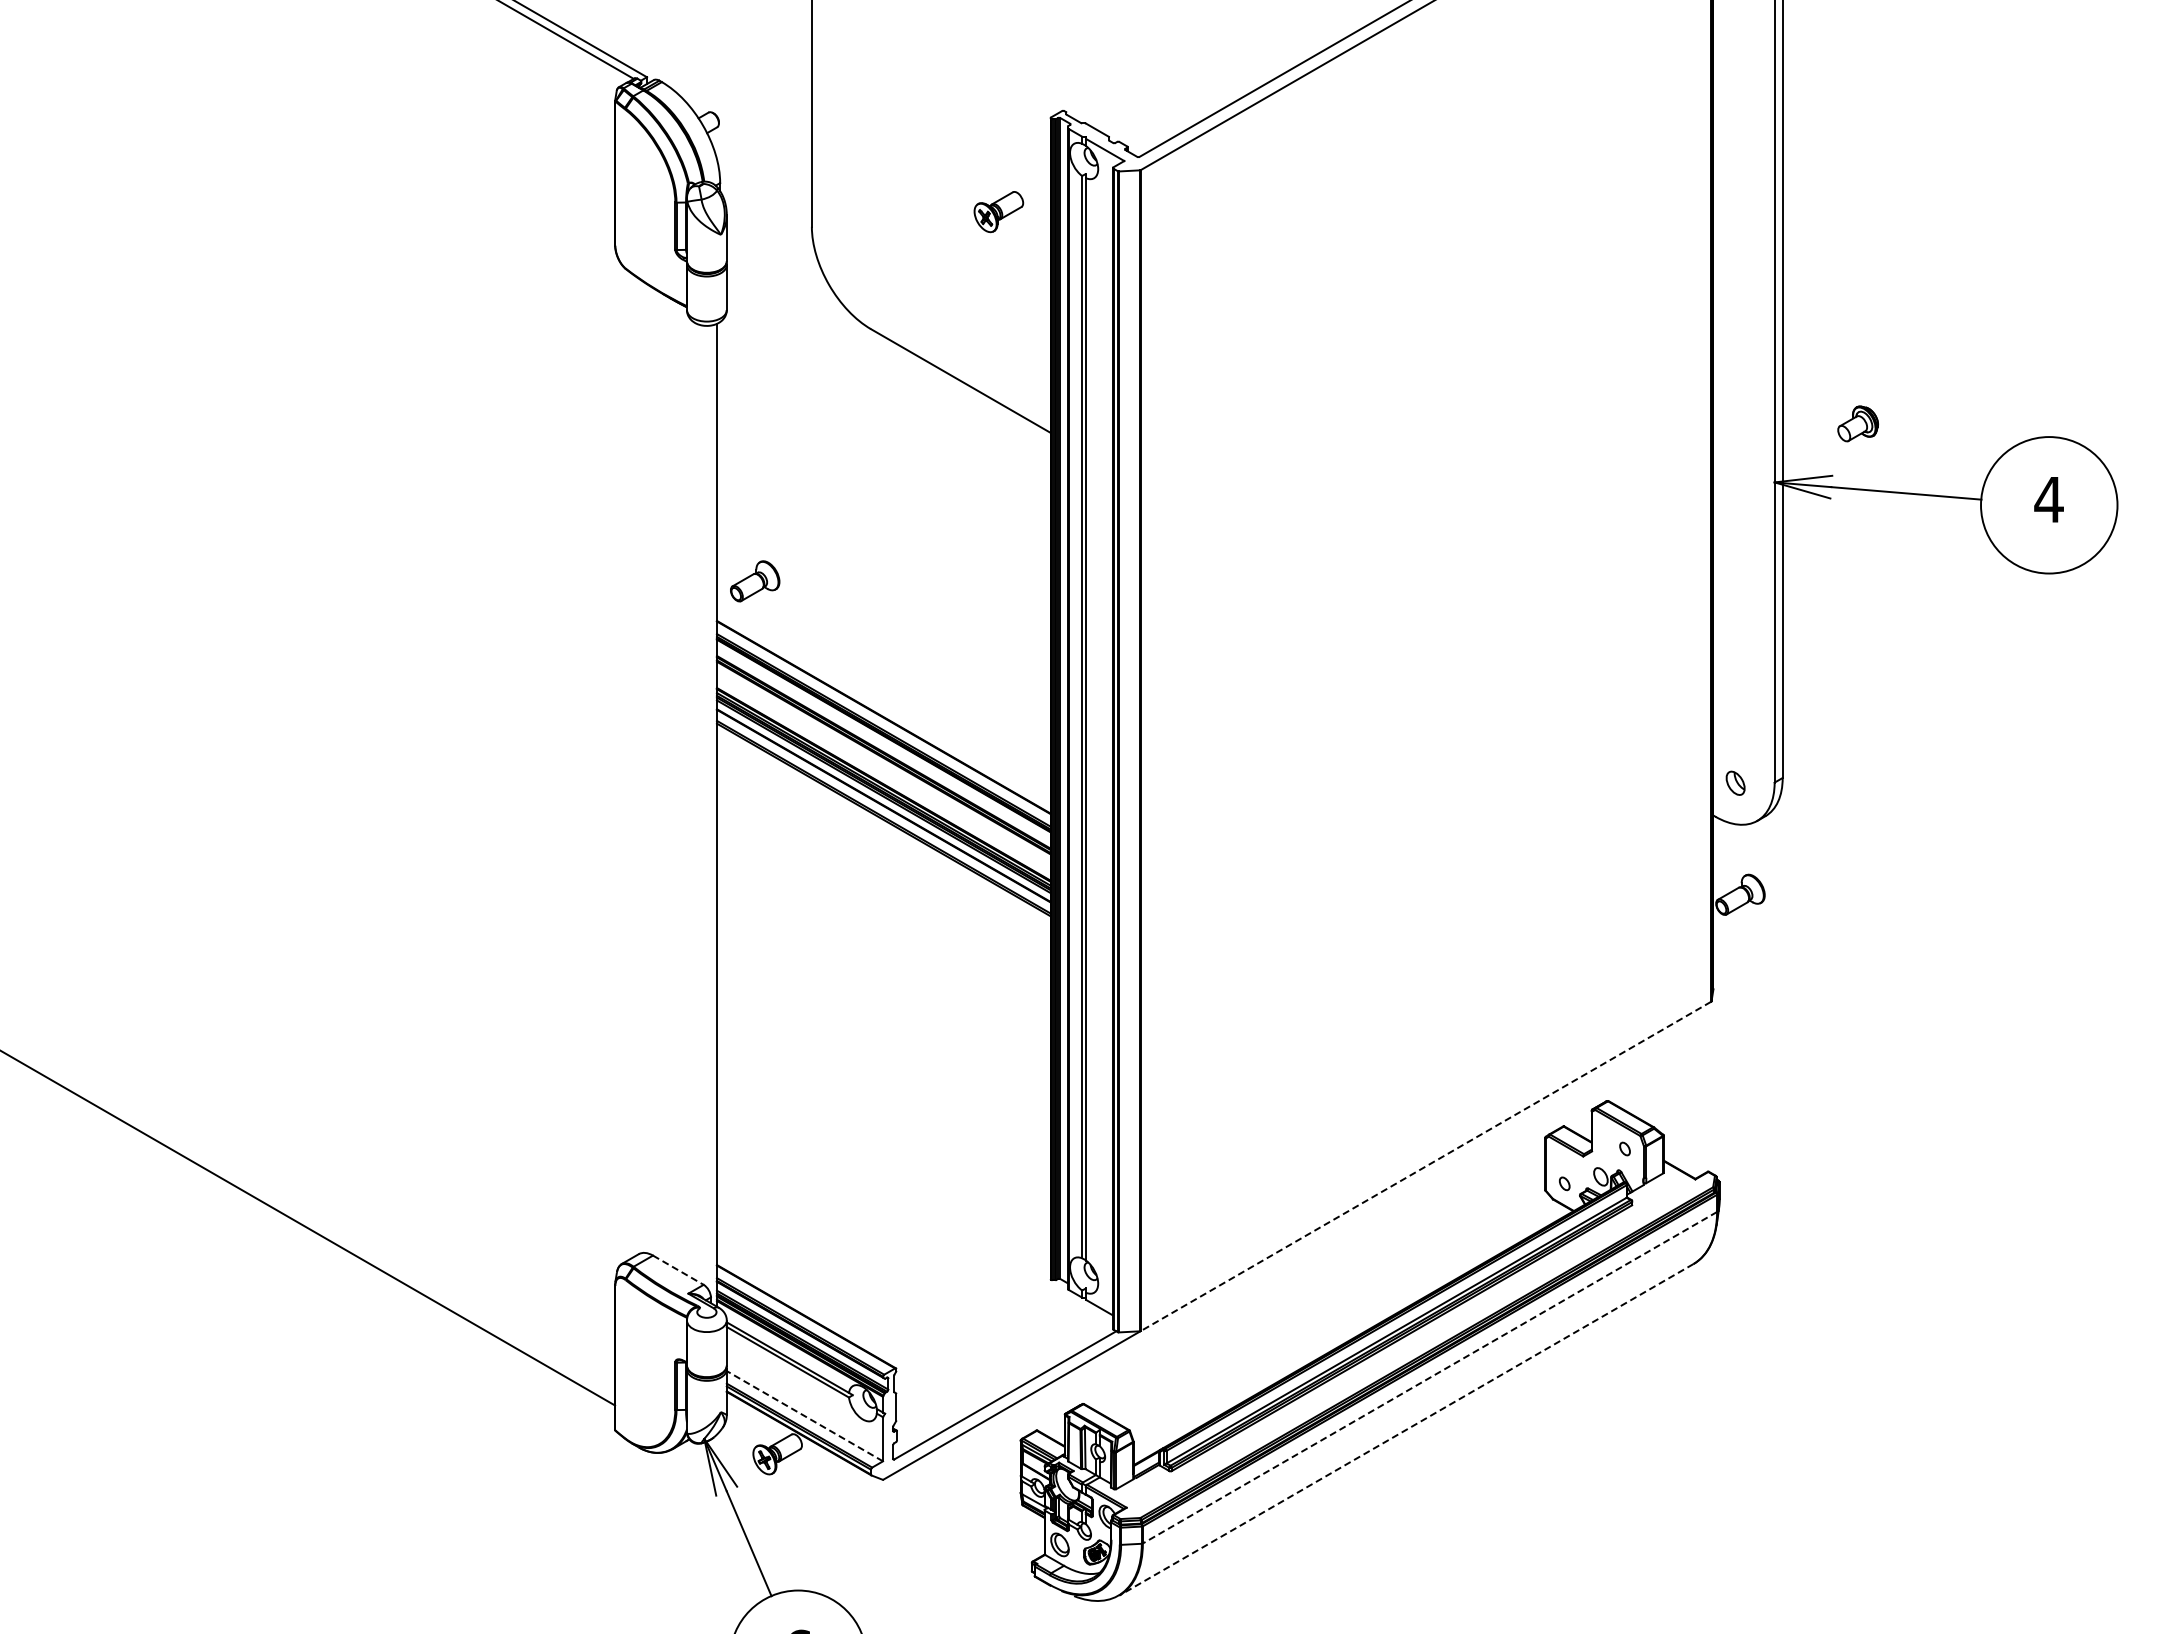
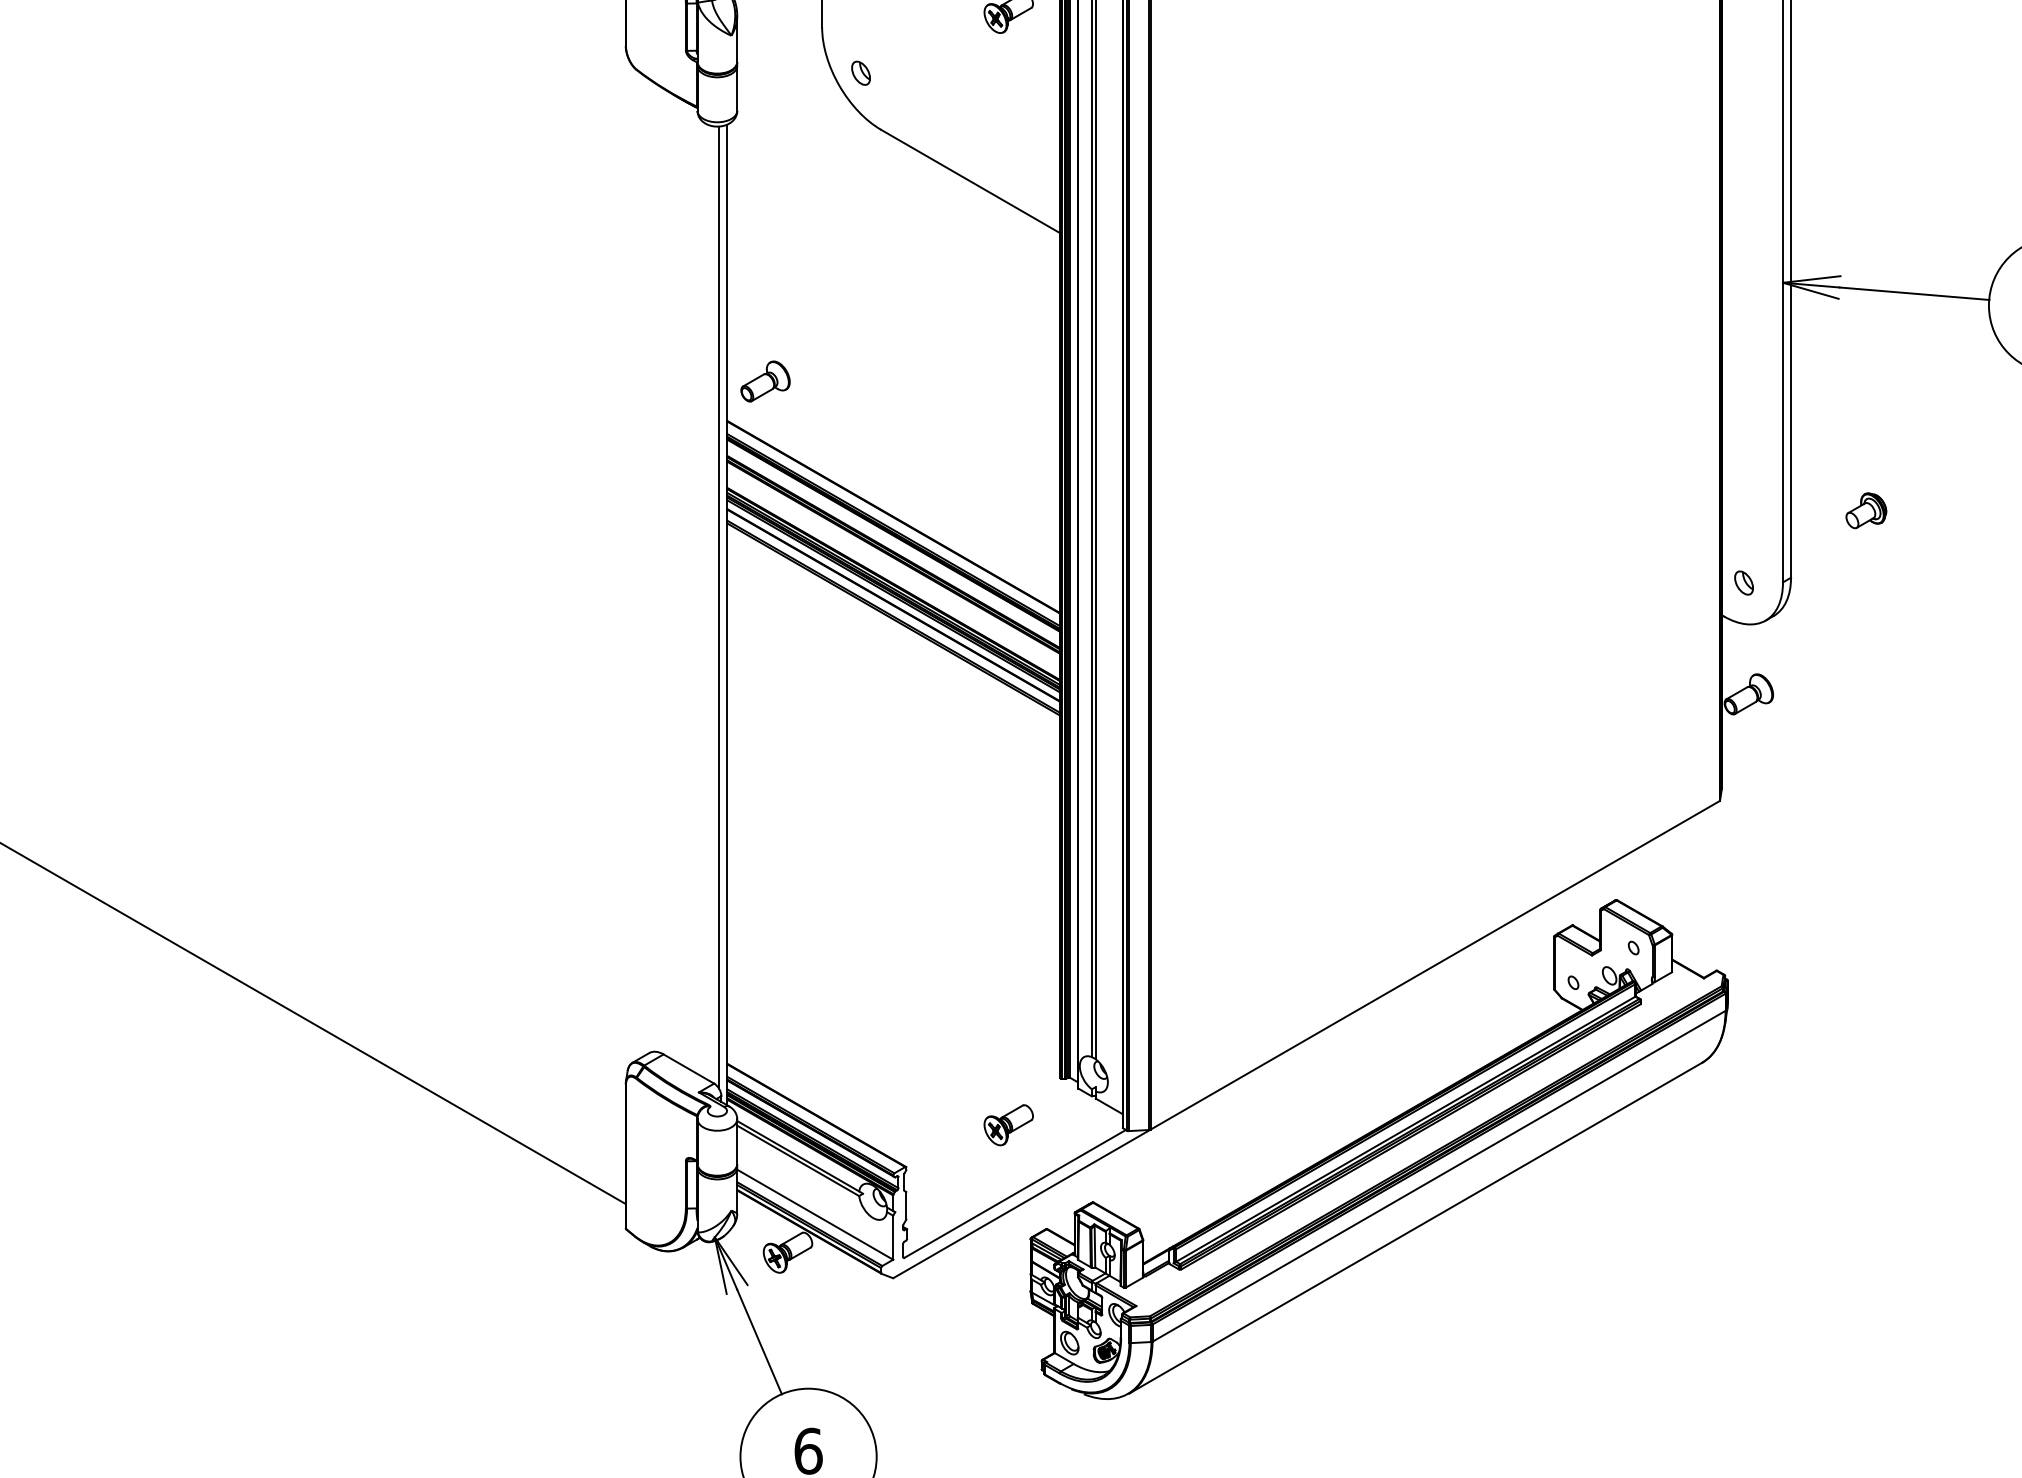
part: (850, 271) -> (860, 72), added
part: (1857, 423) -> (1865, 510), moved
line: (708, 807) -> (718, 607), added
line: (1425, 1166) -> (1434, 965), dashed -> solid
line: (678, 1270) -> (689, 1069), dashed -> solid
part: (998, 1326) -> (1008, 1125), added
line: (1430, 1377) -> (1439, 1176), dashed -> solid
line: (804, 1415) -> (814, 1214), dashed -> solid
line: (1406, 1429) -> (1415, 1227), dashed -> solid

